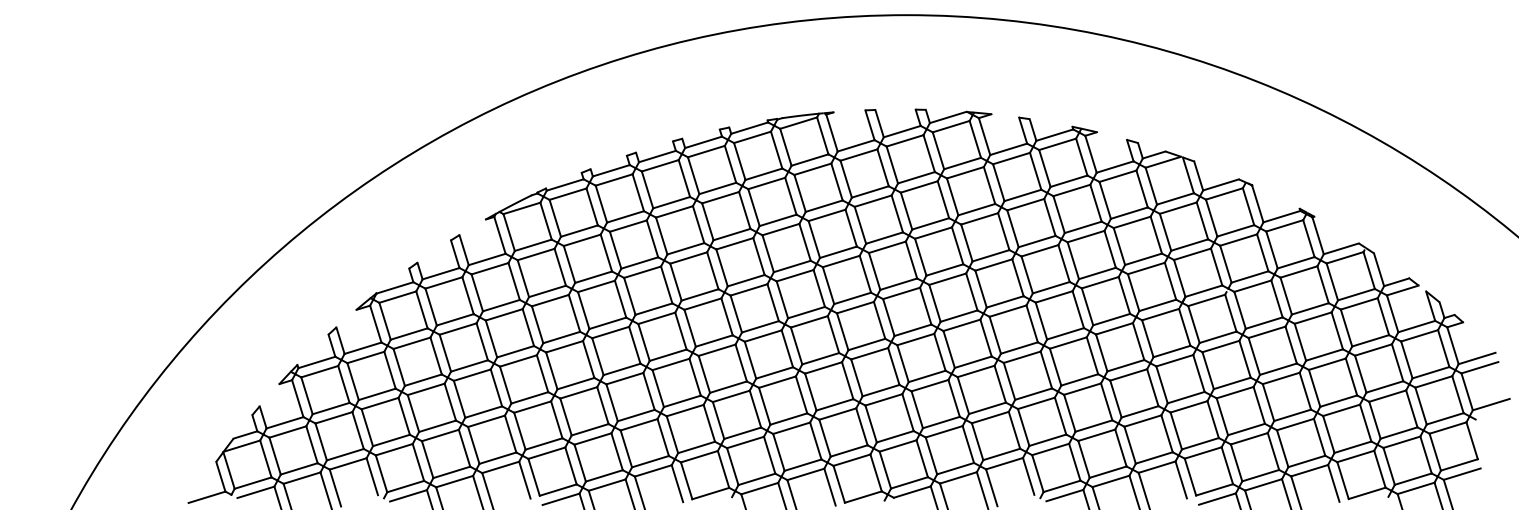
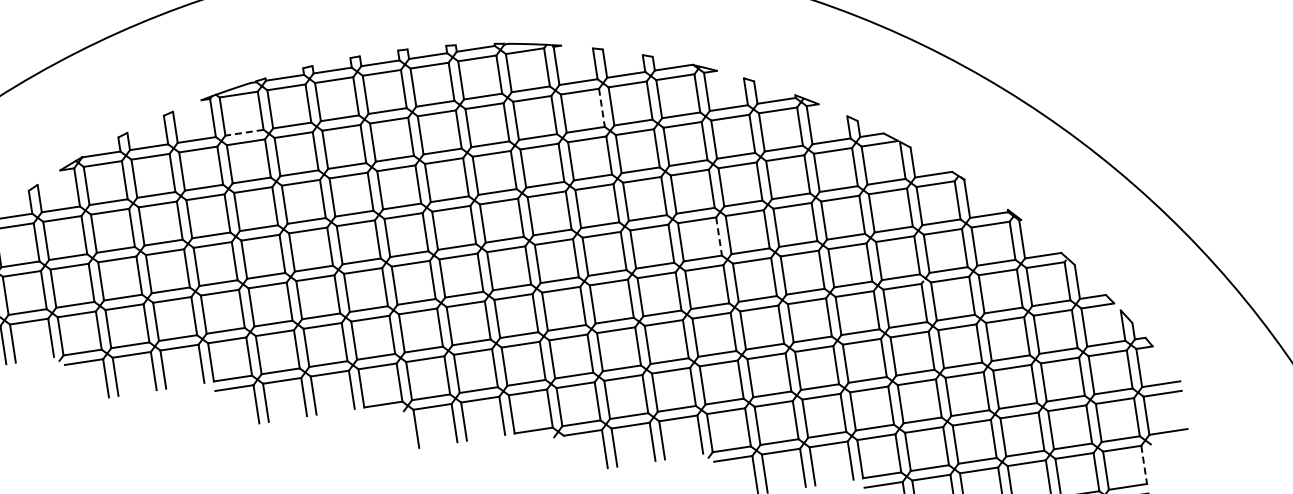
line: (883, 168) -> (602, 108), solid -> dashed
line: (532, 245) -> (243, 132), solid -> dashed
line: (1018, 278) -> (719, 237), solid -> dashed
line: (1472, 441) -> (1144, 465), solid -> dashed

